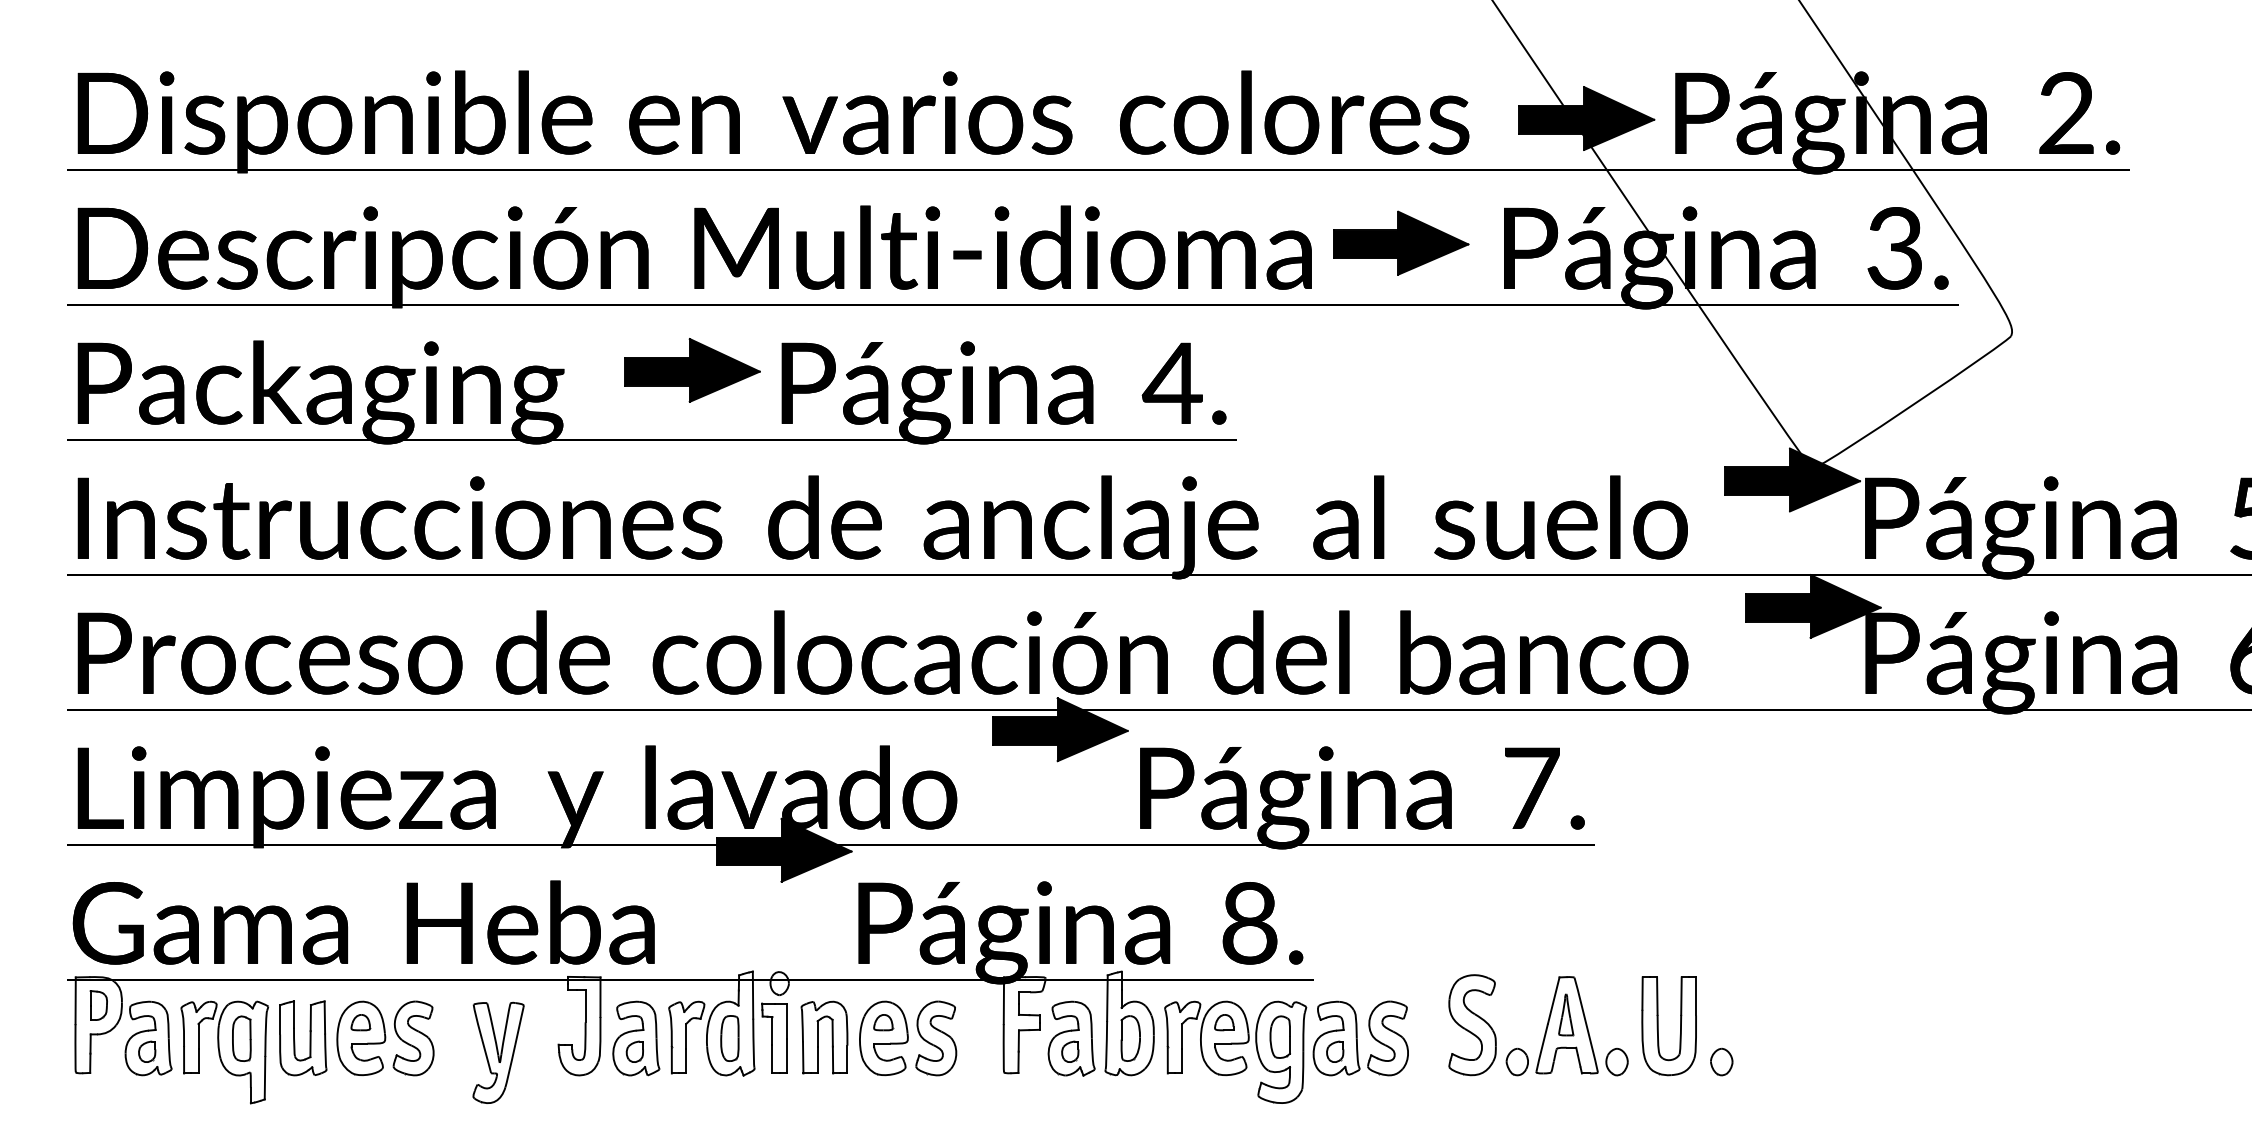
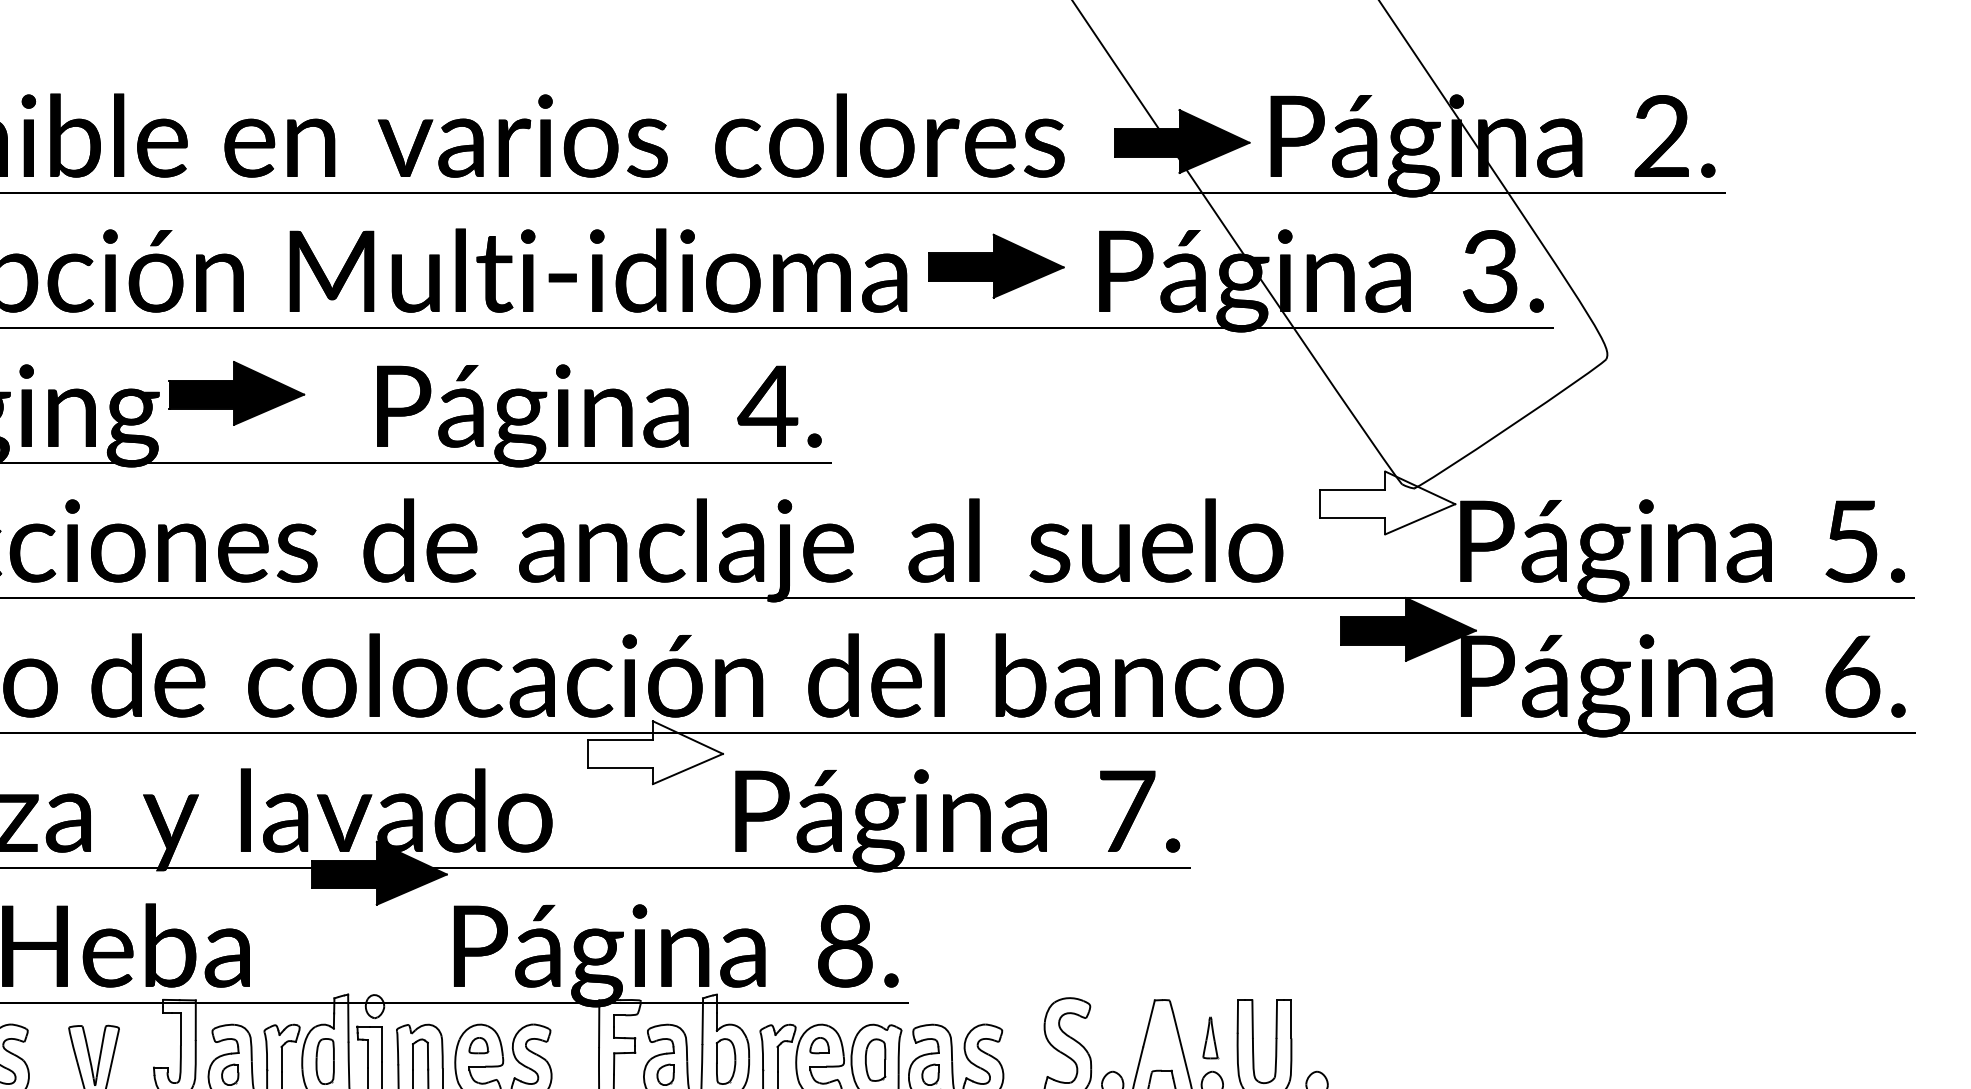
part: (692, 370) -> (236, 393), moved
fill: (1792, 479) -> (1387, 502), removed
fill: (1059, 729) -> (654, 752), removed
part: (1566, 1014) -> (1210, 1037), moved

